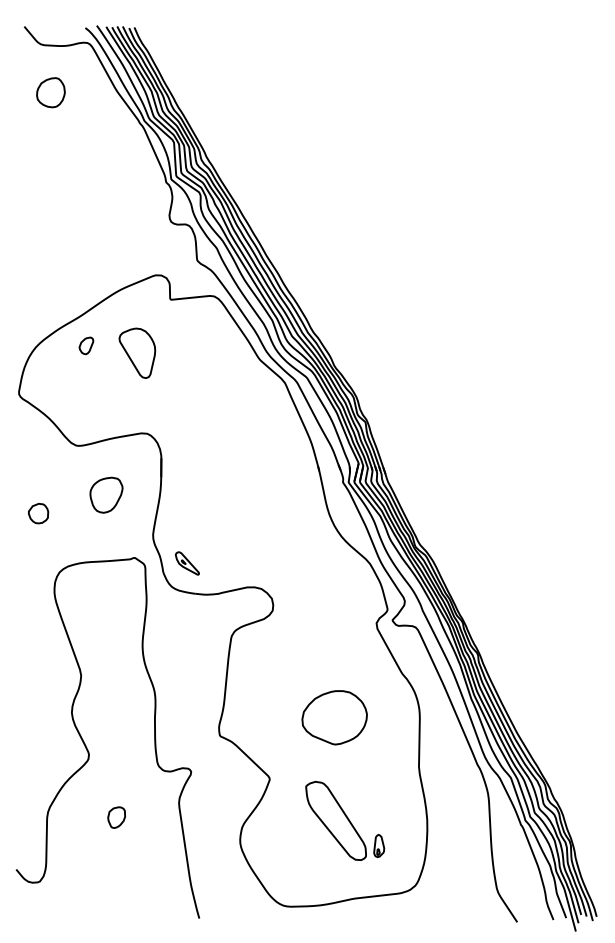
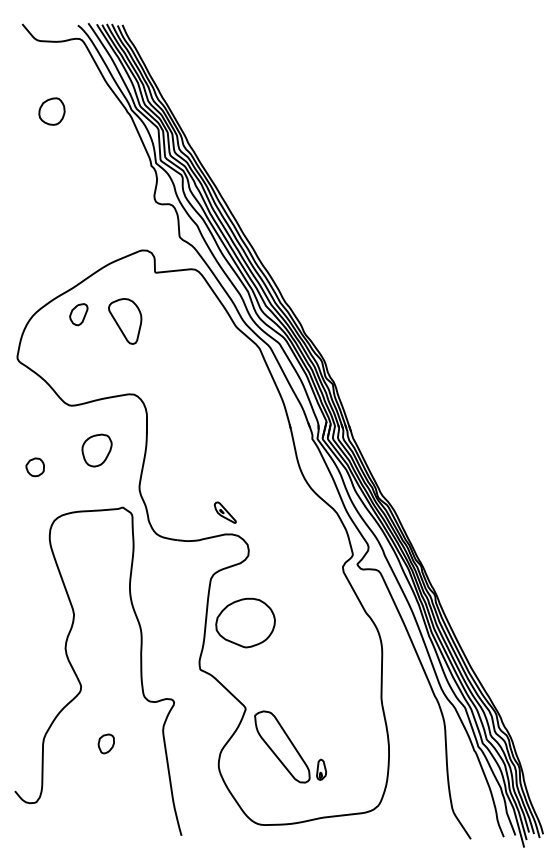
part: (50, 92) -> (51, 111), moved
part: (86, 345) -> (78, 314), size x1.4
part: (187, 563) -> (225, 512), moved
part: (334, 717) -> (245, 622), moved
part: (345, 820) -> (290, 746), moved

